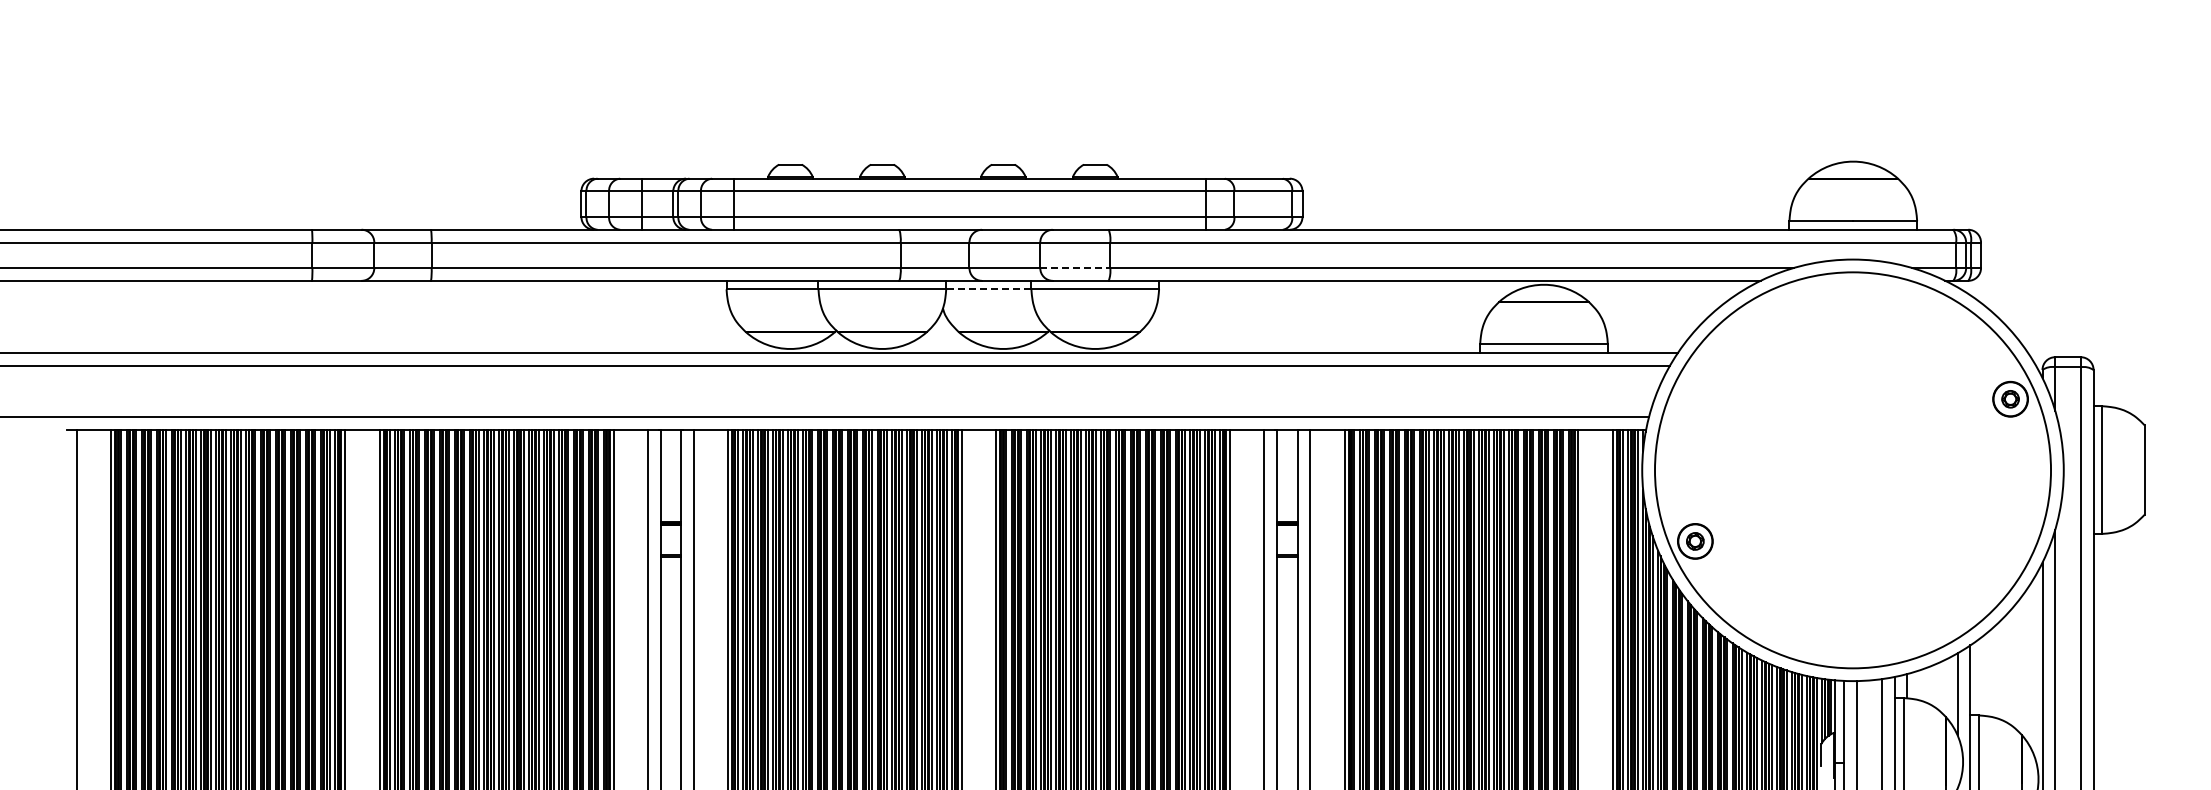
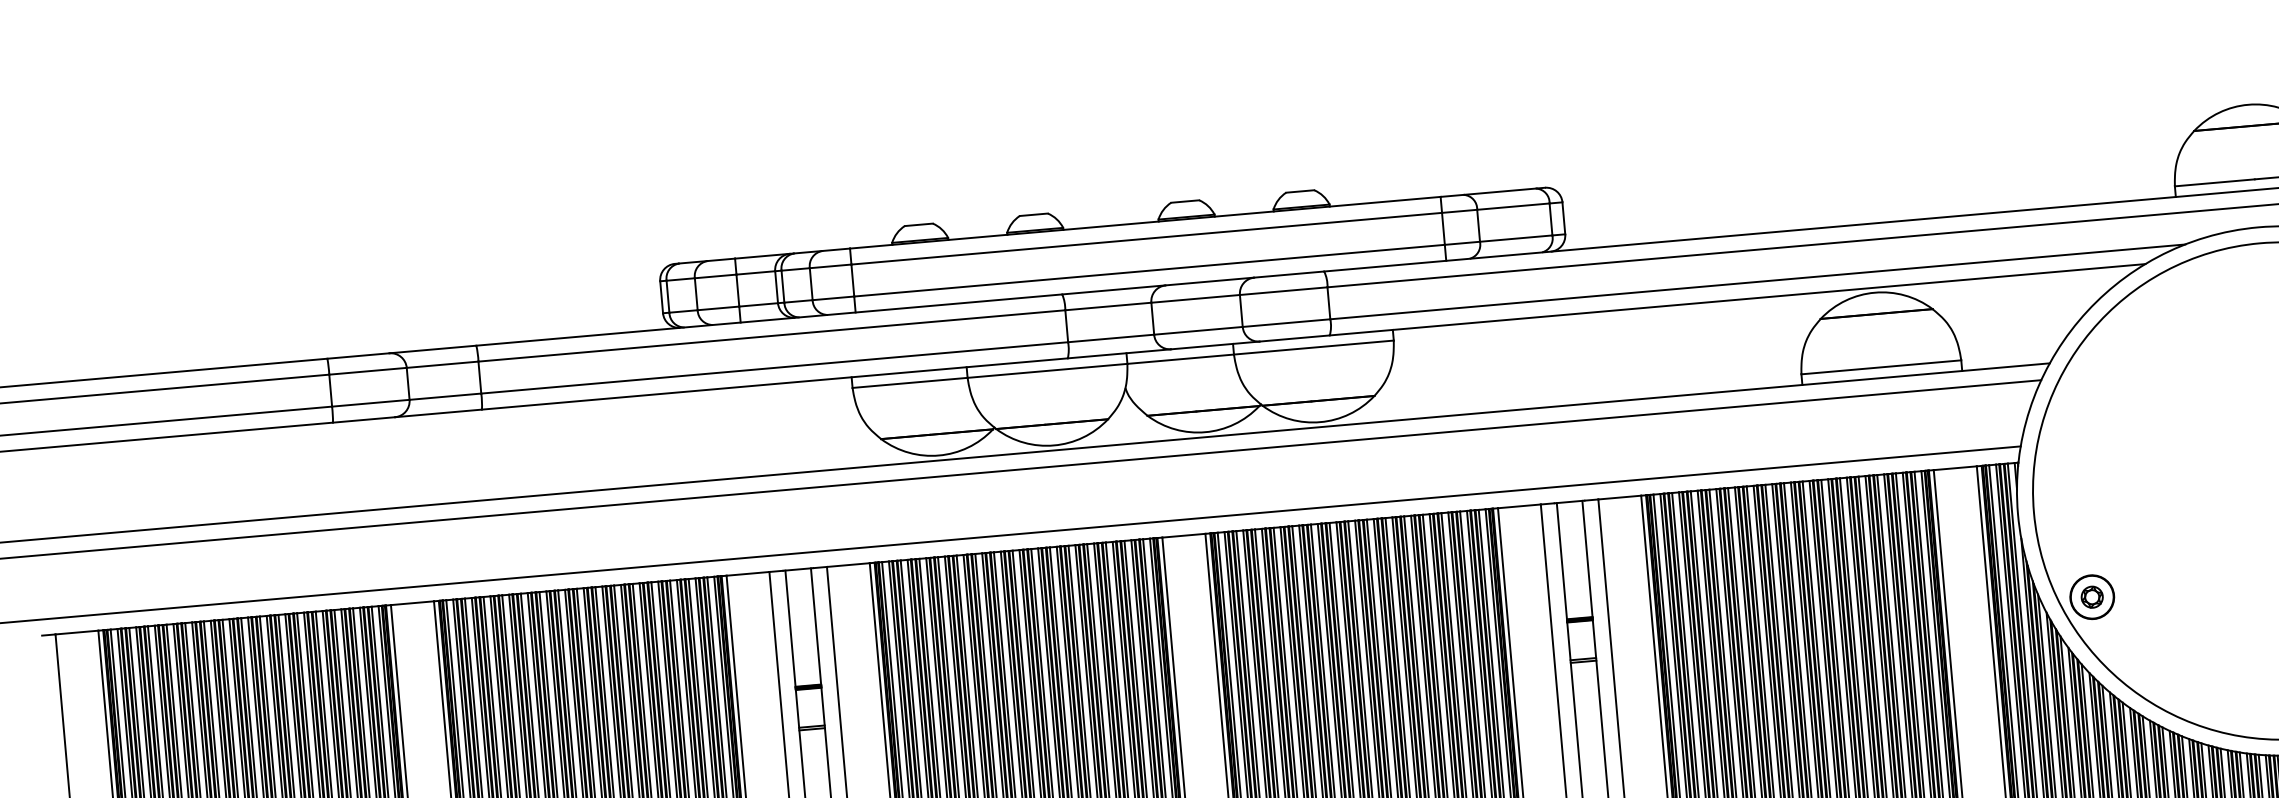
line: (1075, 268) -> (1286, 323), dashed -> solid
line: (988, 289) -> (1180, 359), dashed -> solid

